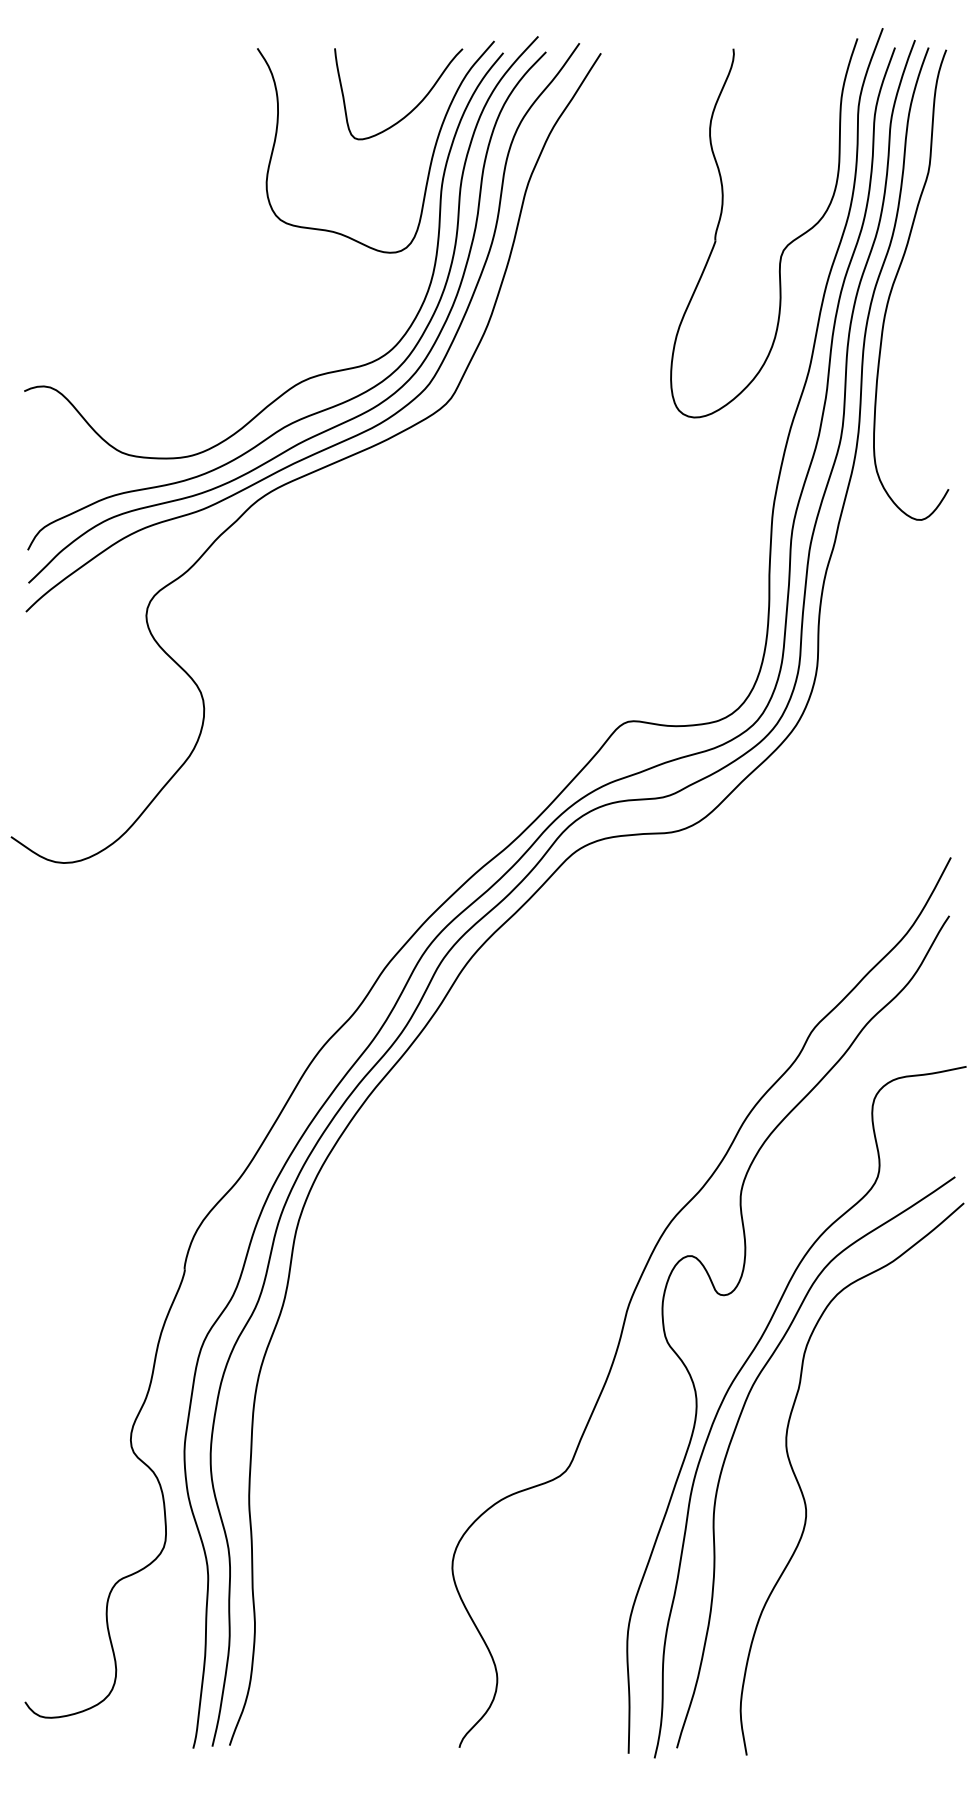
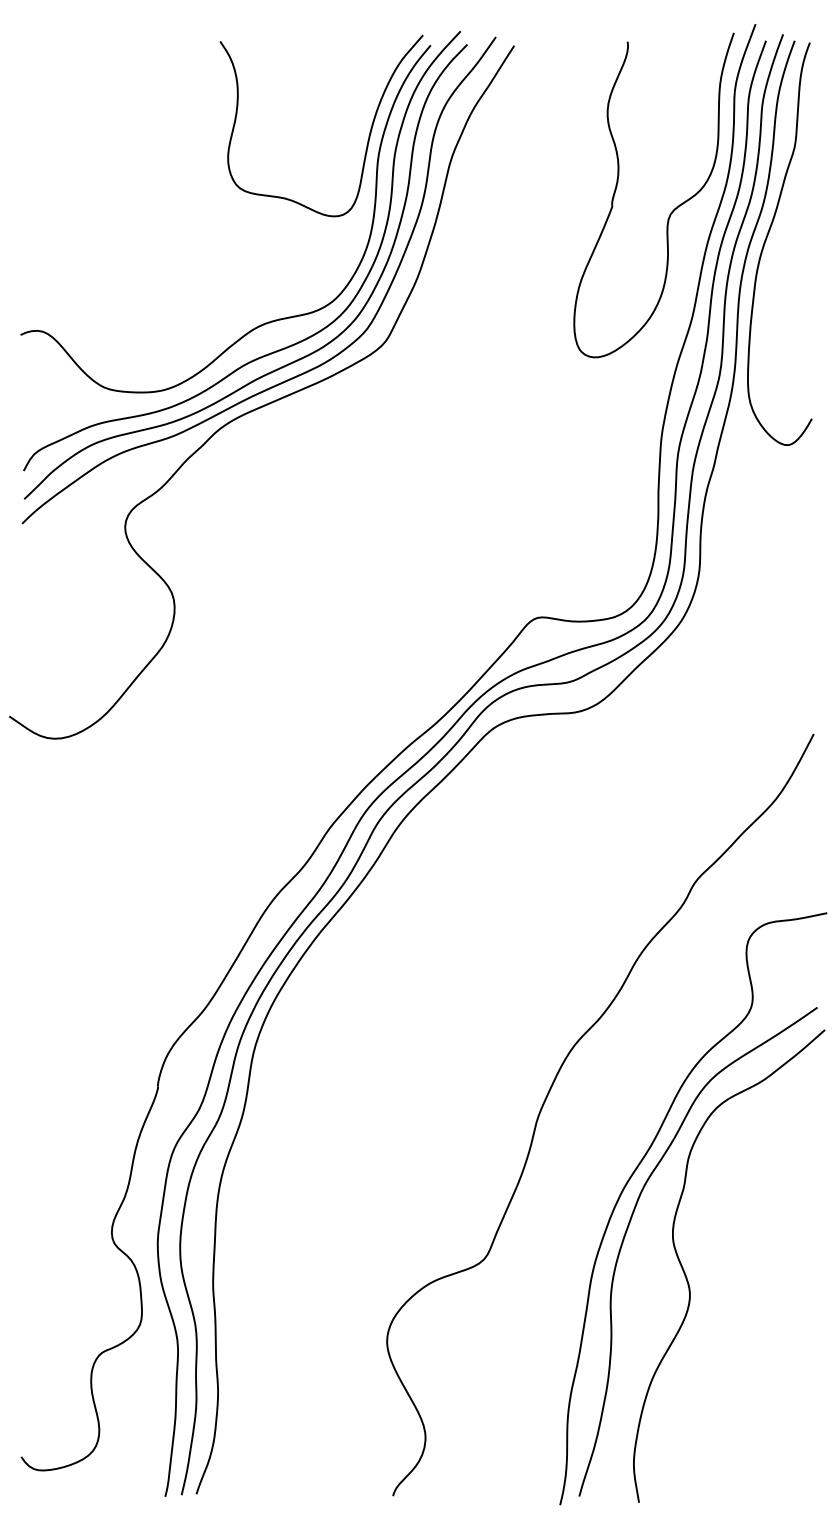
curve: (413, 108) -> (353, 92), removed
curve: (735, 1290) -> (629, 1104), removed

